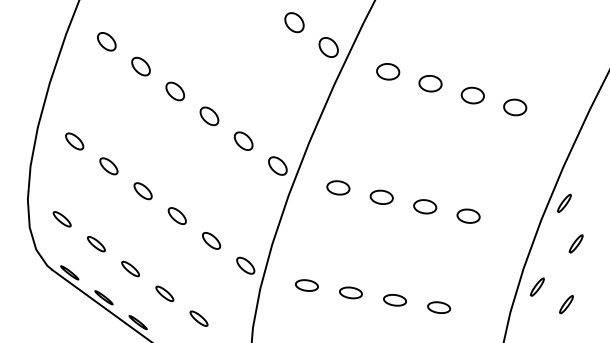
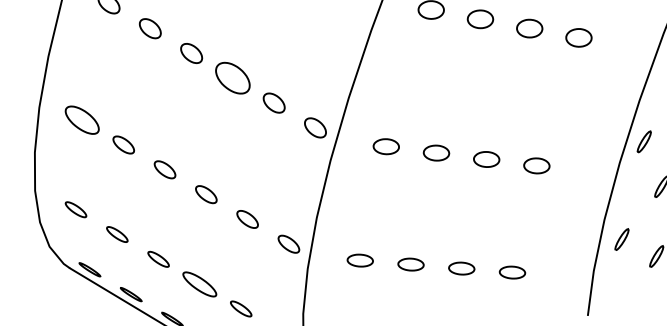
part: (209, 116) -> (232, 78), size x1.6
part: (74, 141) -> (82, 120), size x1.6
part: (164, 293) -> (199, 283), size x1.6

